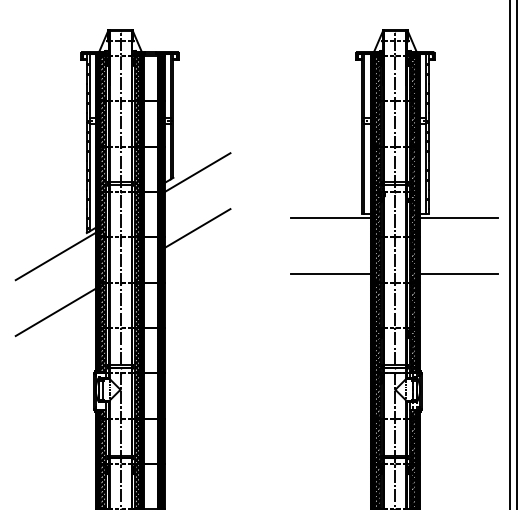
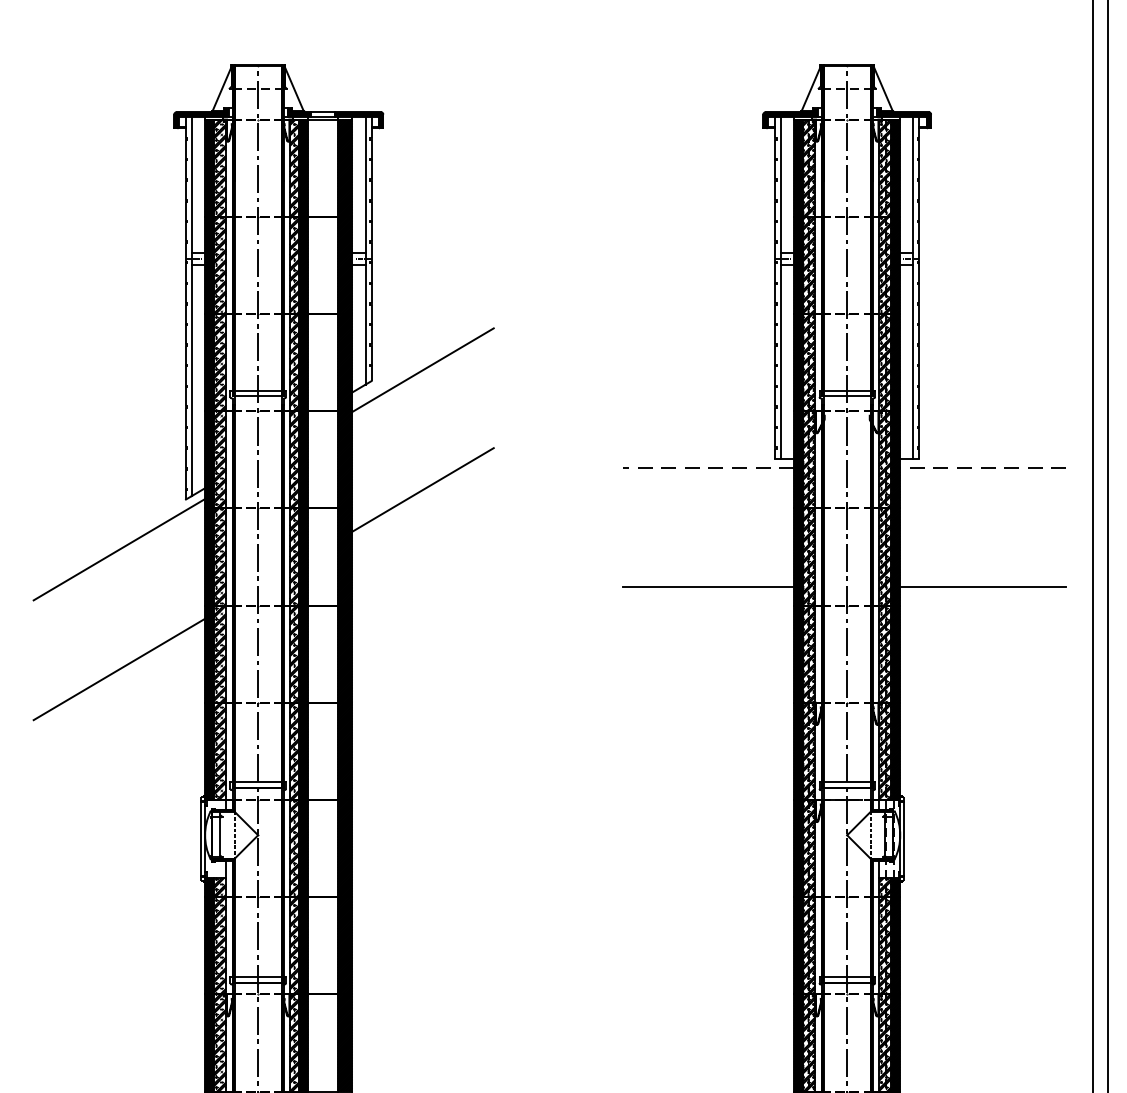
line: (330, 218) -> (708, 468), solid -> dashed
line: (458, 218) -> (982, 468), solid -> dashed

